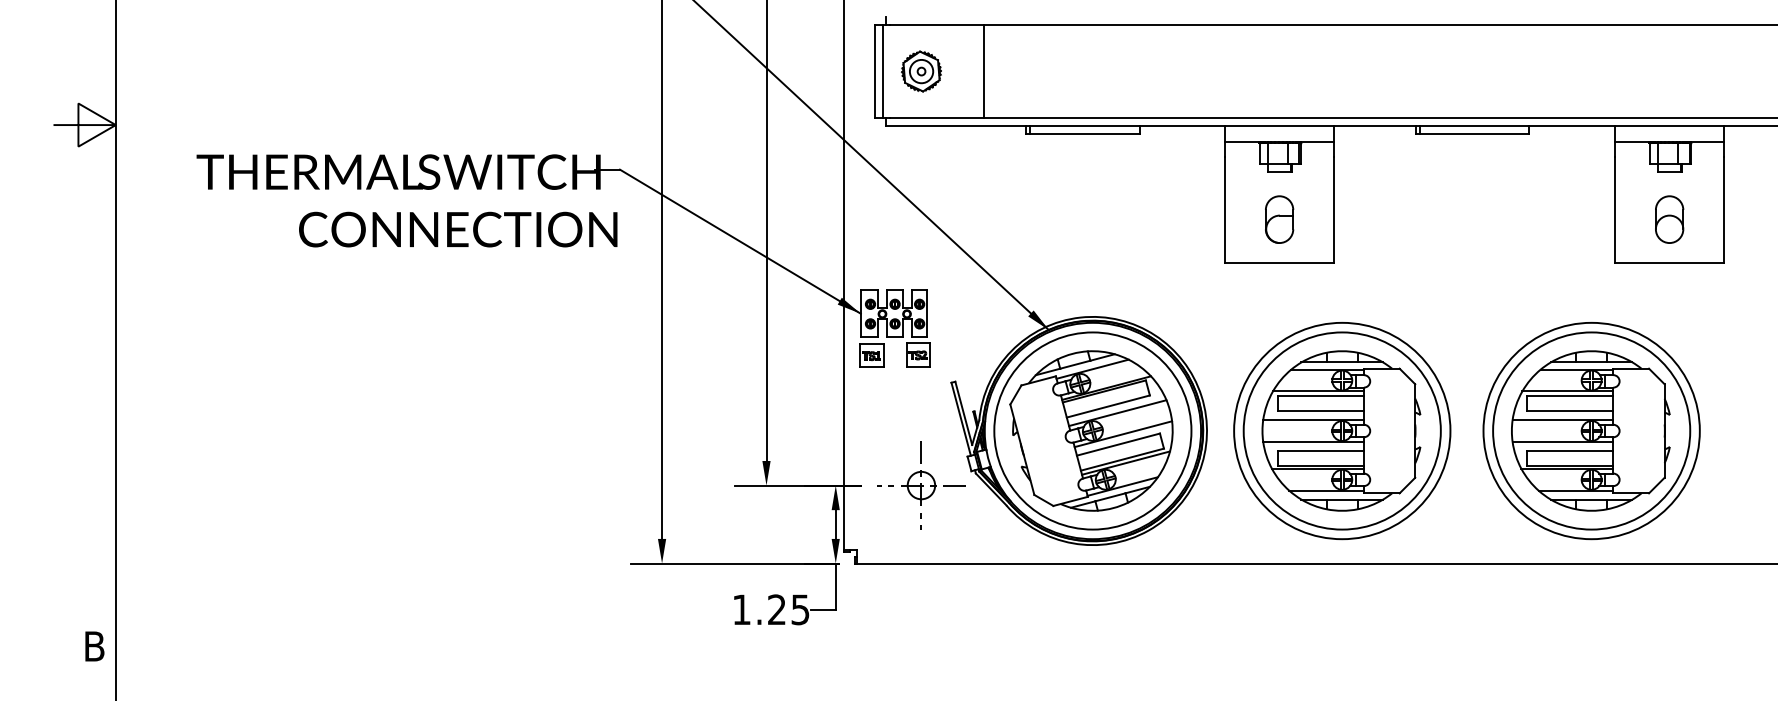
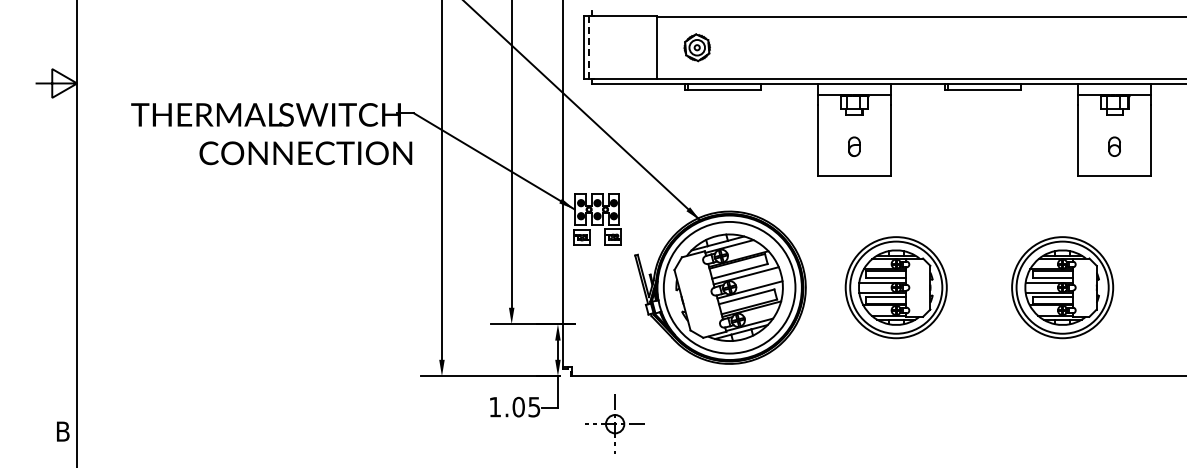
line: (883, 71) -> (589, 47), solid -> dashed
part: (920, 71) -> (696, 47), moved
part: (1279, 219) -> (854, 146), size x0.6
part: (1669, 219) -> (1114, 146), size x0.6
part: (1342, 430) -> (896, 287), size x0.7
part: (1591, 430) -> (1062, 287), size x0.7
part: (920, 484) -> (614, 423), moved
text: (776, 608) -> (518, 406), 1.25 -> 1.05

